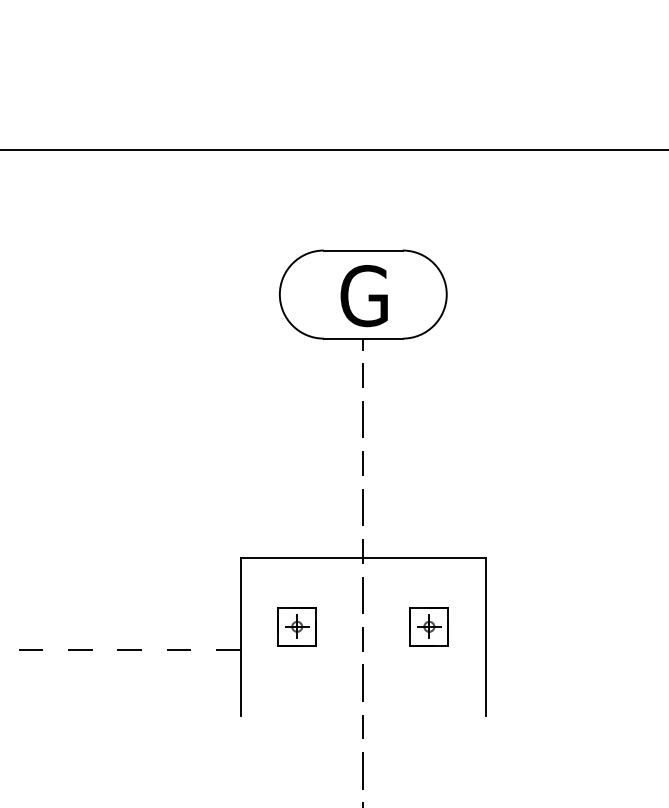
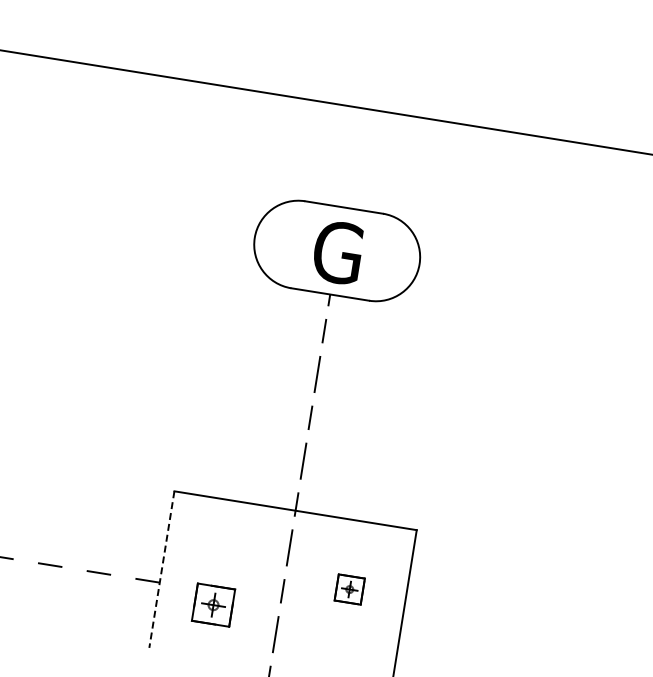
part: (296, 626) -> (212, 604), moved
part: (428, 626) -> (349, 589), size x0.7
line: (240, 637) -> (161, 570), solid -> dashed

